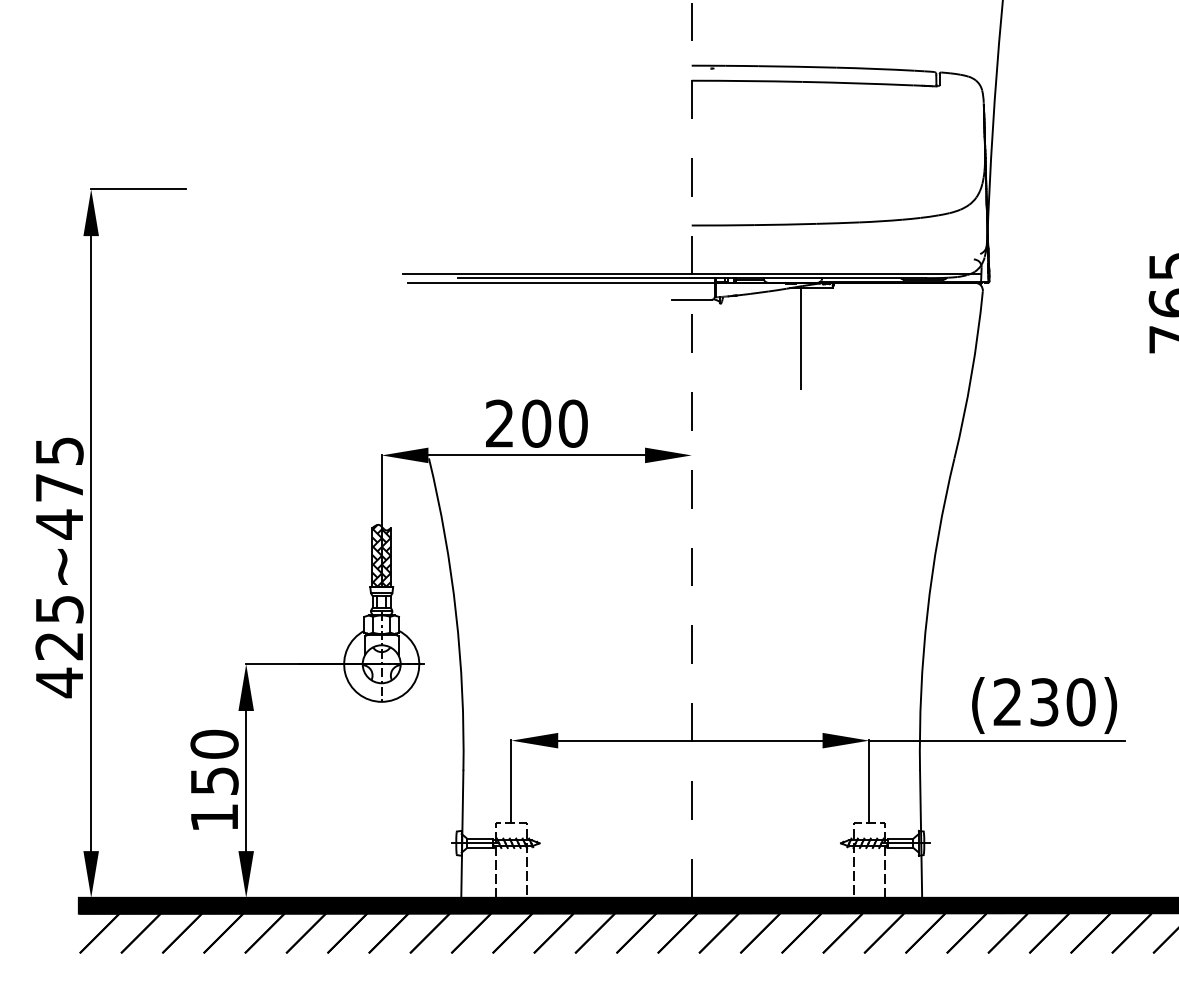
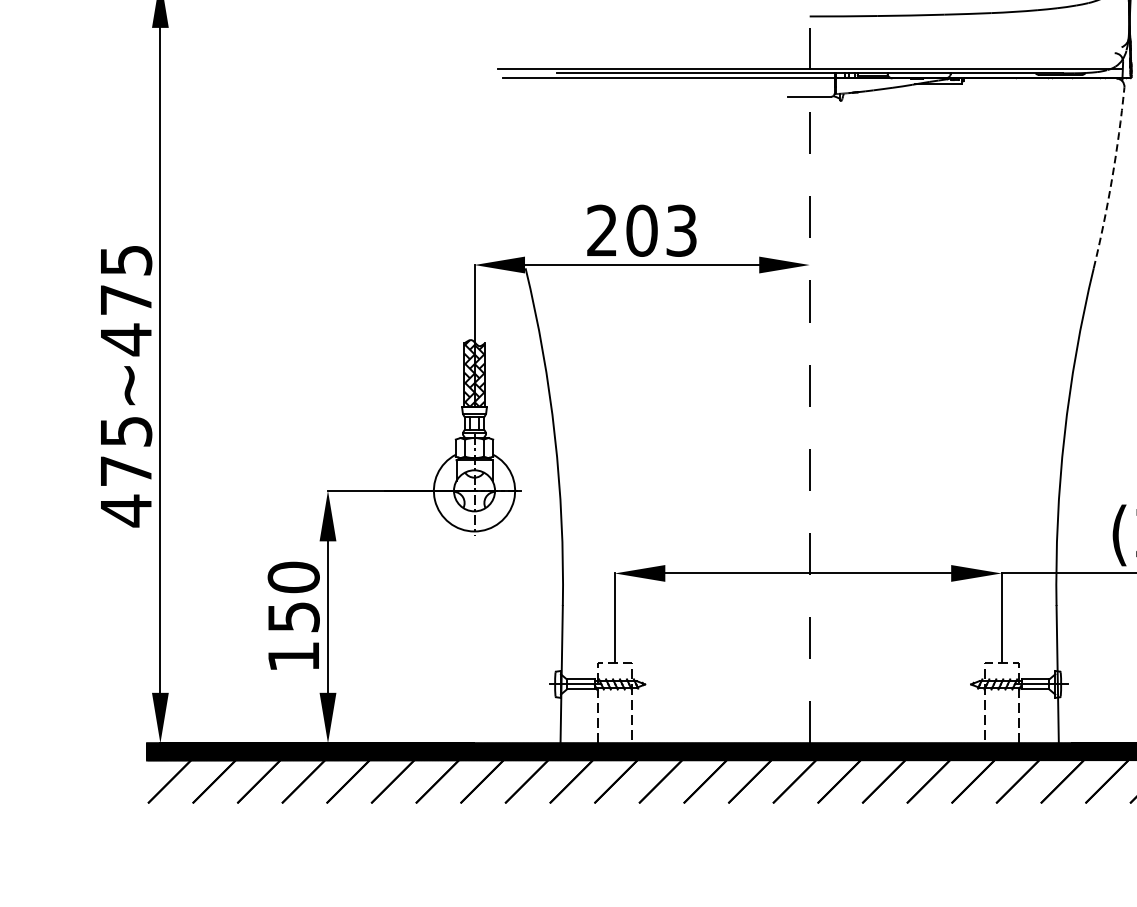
line: (800, 339) -> (927, 139), removed
arc: (971, 375) -> (1112, 178), solid -> dashed
text: (573, 423) -> (681, 230), 200 -> 203
text: (58, 646) -> (125, 471), 425~475 -> 475~475

